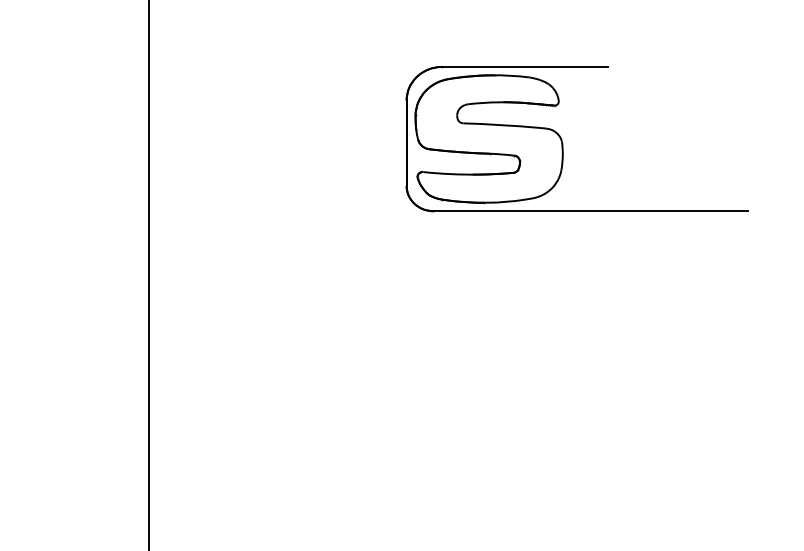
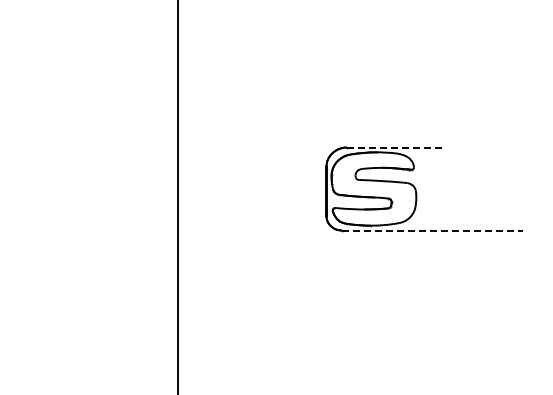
line: (524, 66) -> (394, 147), solid -> dashed
line: (590, 211) -> (432, 230), solid -> dashed

